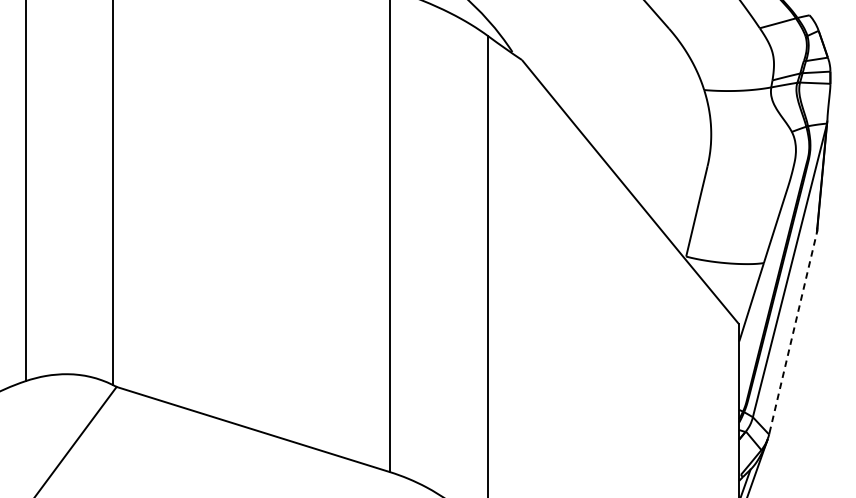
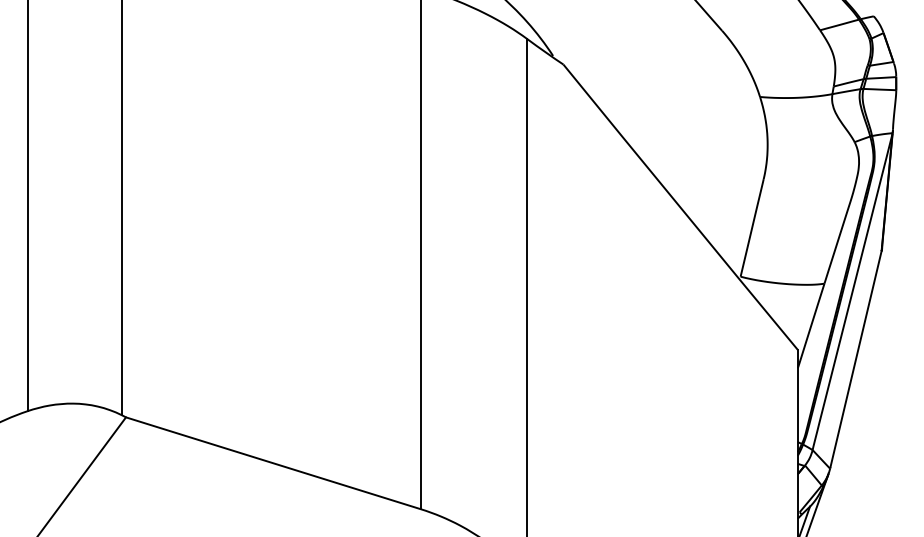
line: (793, 333) -> (856, 359), dashed -> solid

